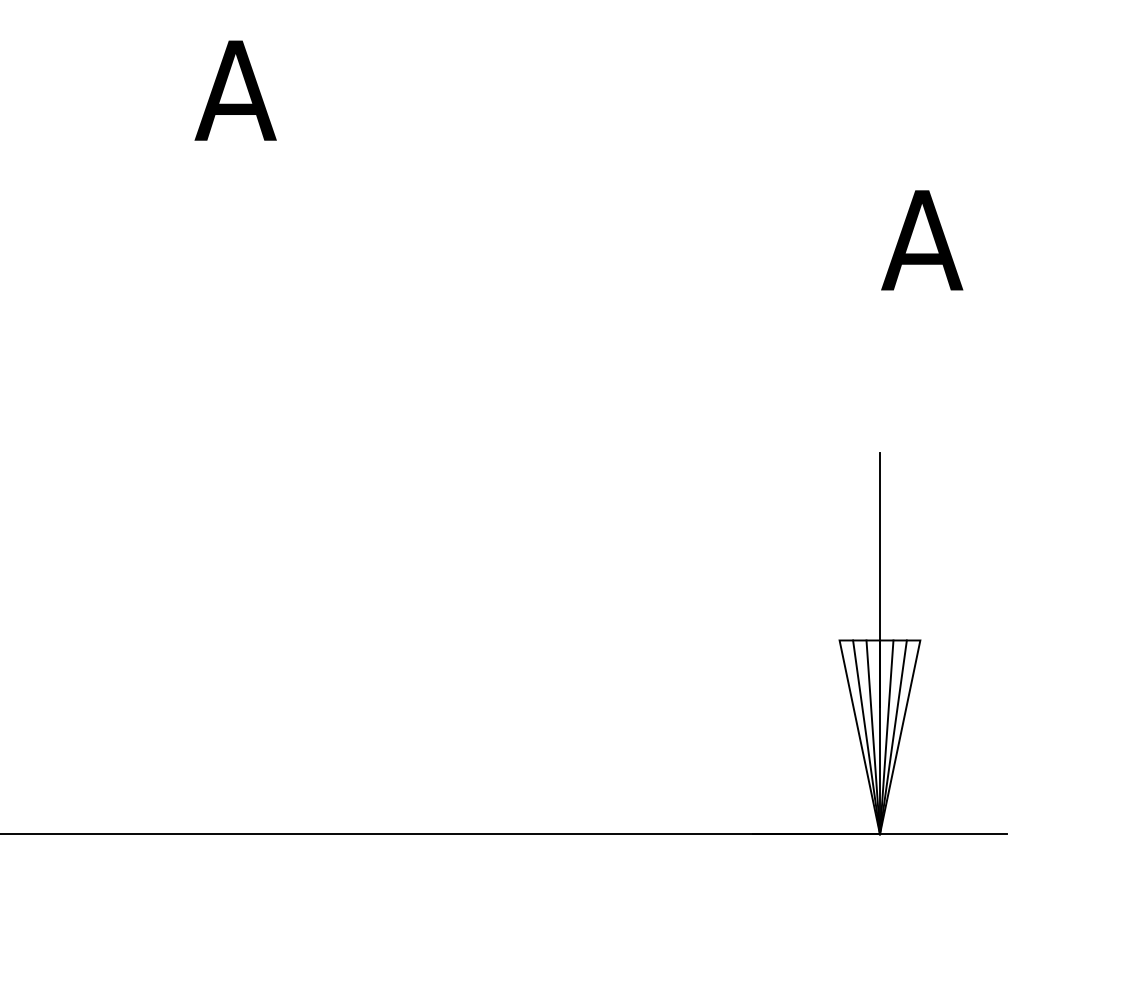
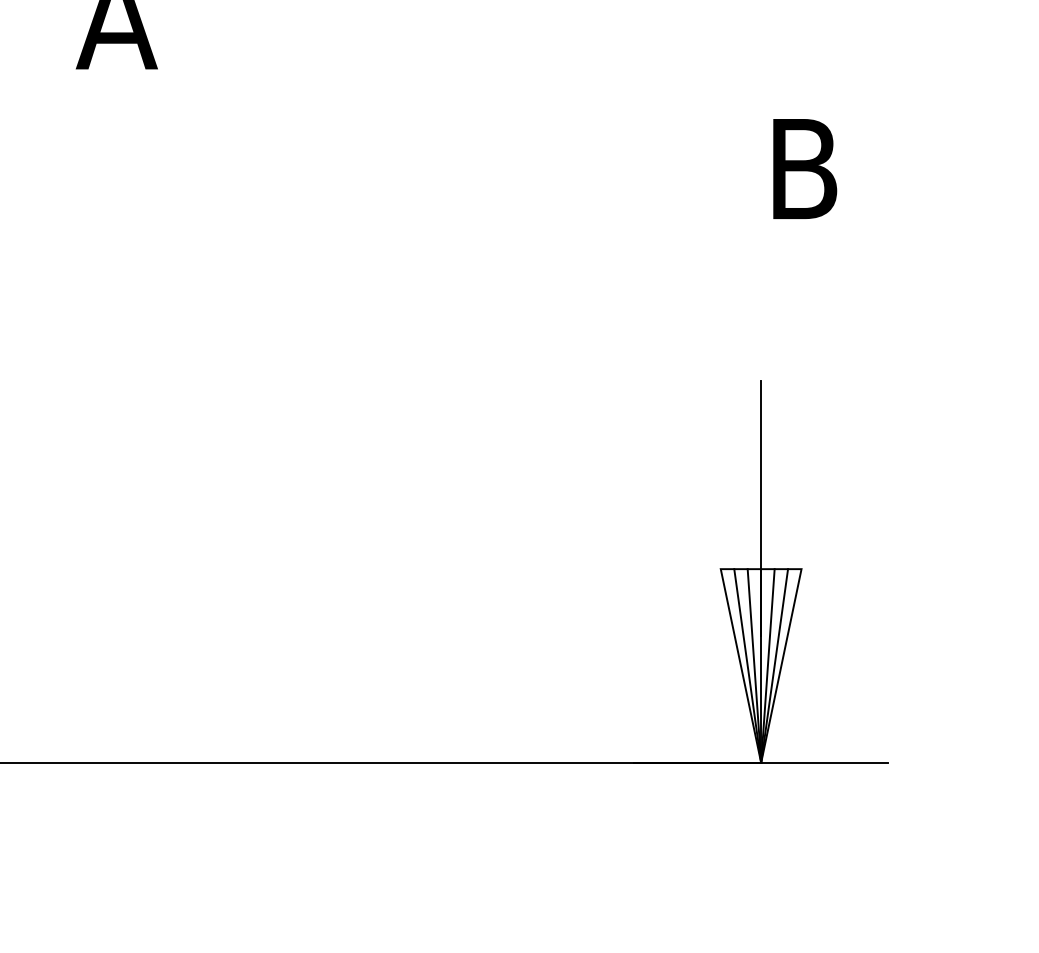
text: (922, 240) -> (803, 169), A -> B

